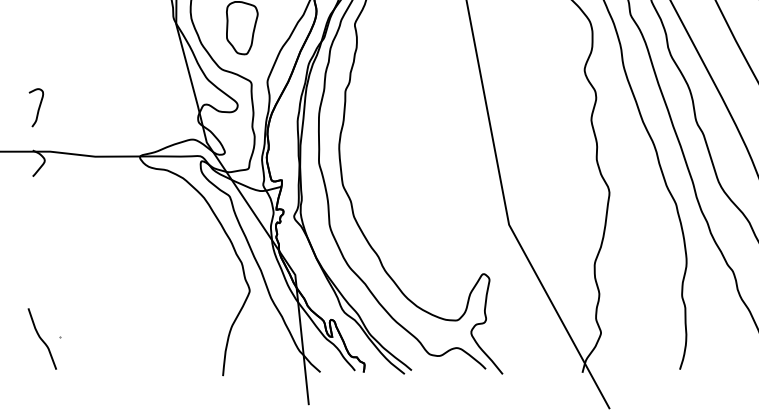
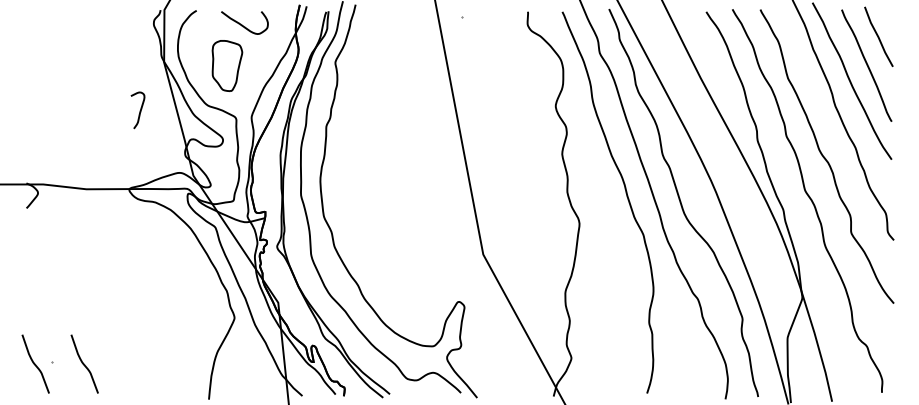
curve: (37, 107) -> (139, 110), moved
curve: (93, 338) -> (84, 363), added

